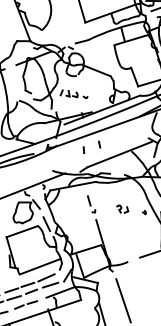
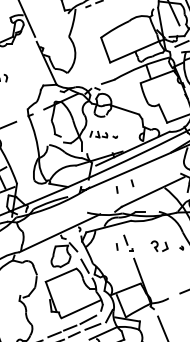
line: (79, 206) -> (116, 246), added
part: (122, 209) -> (159, 246), size x1.4

